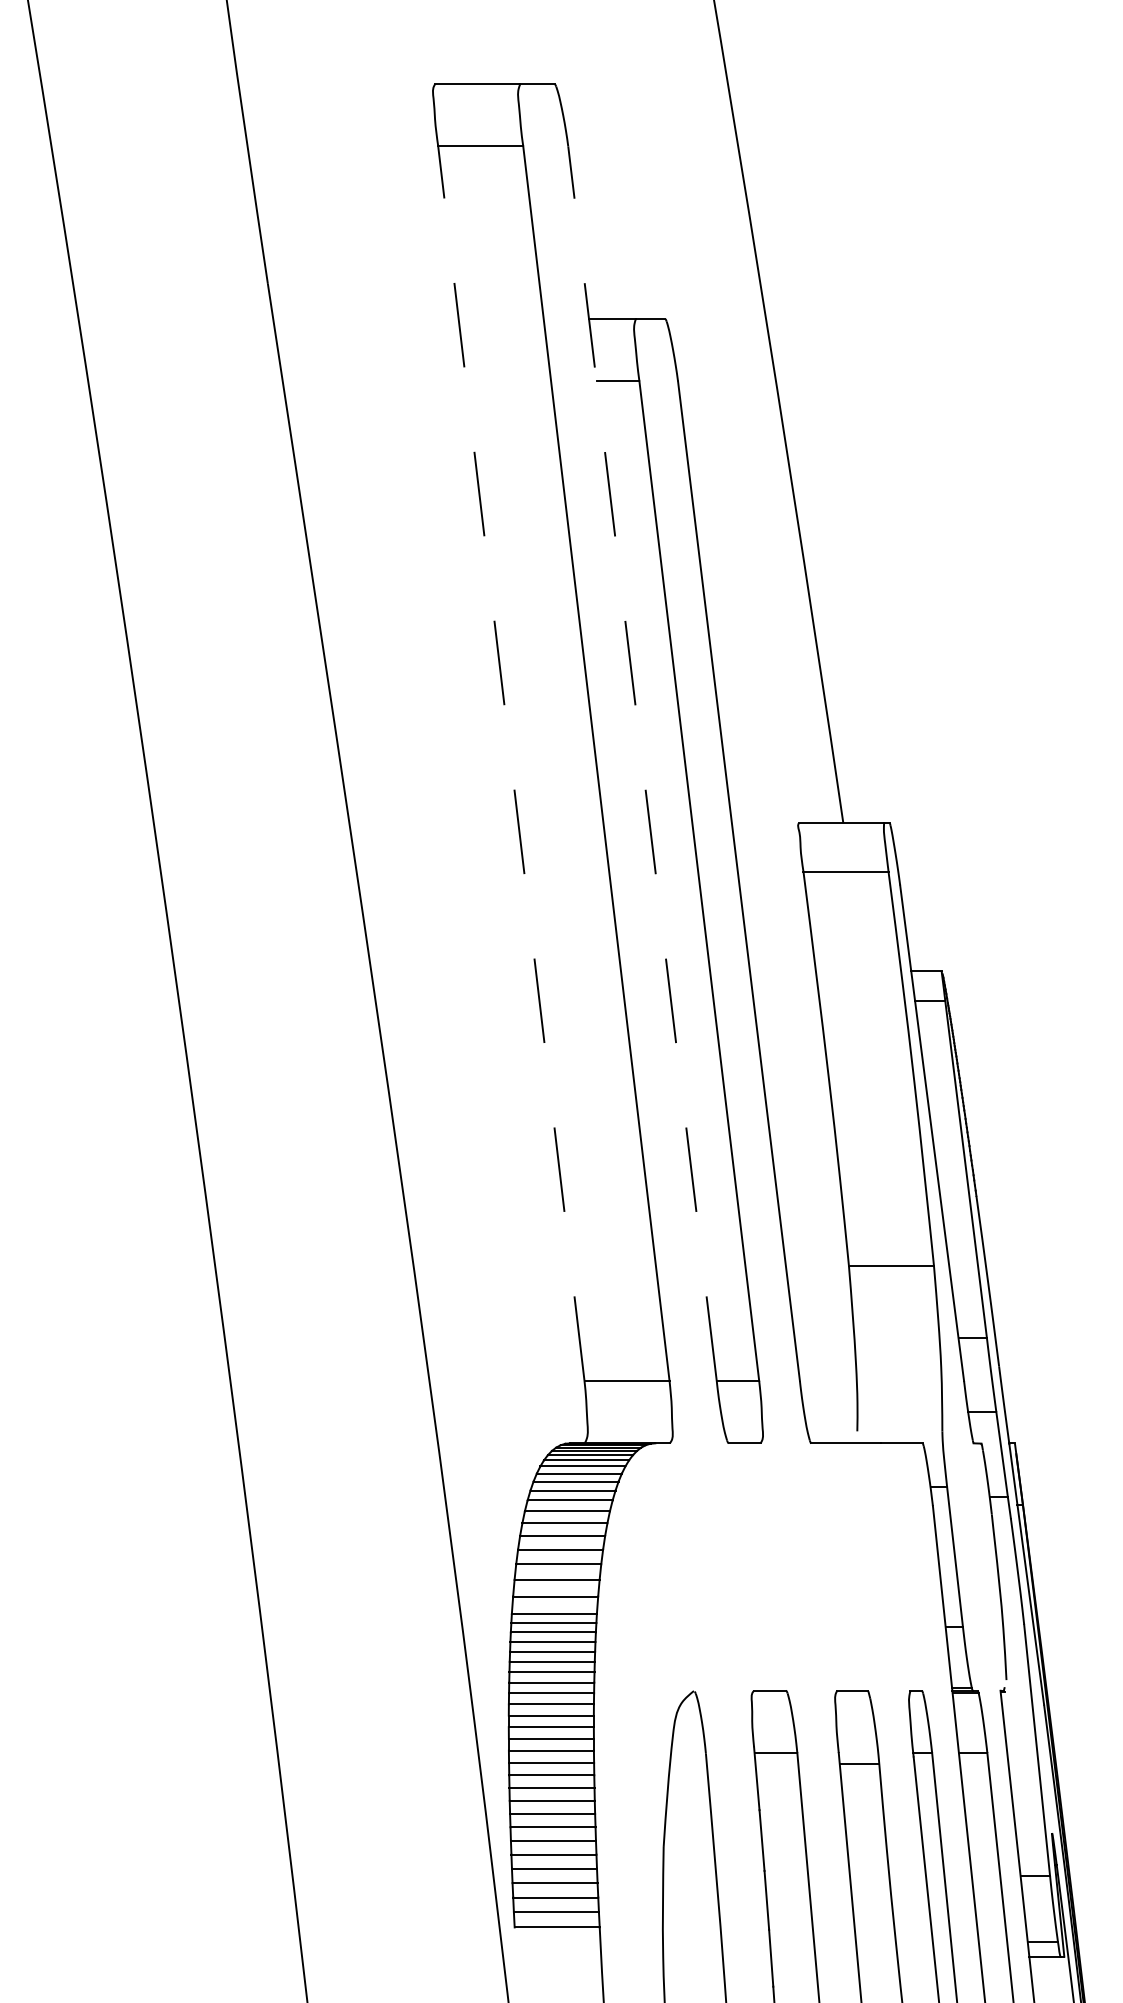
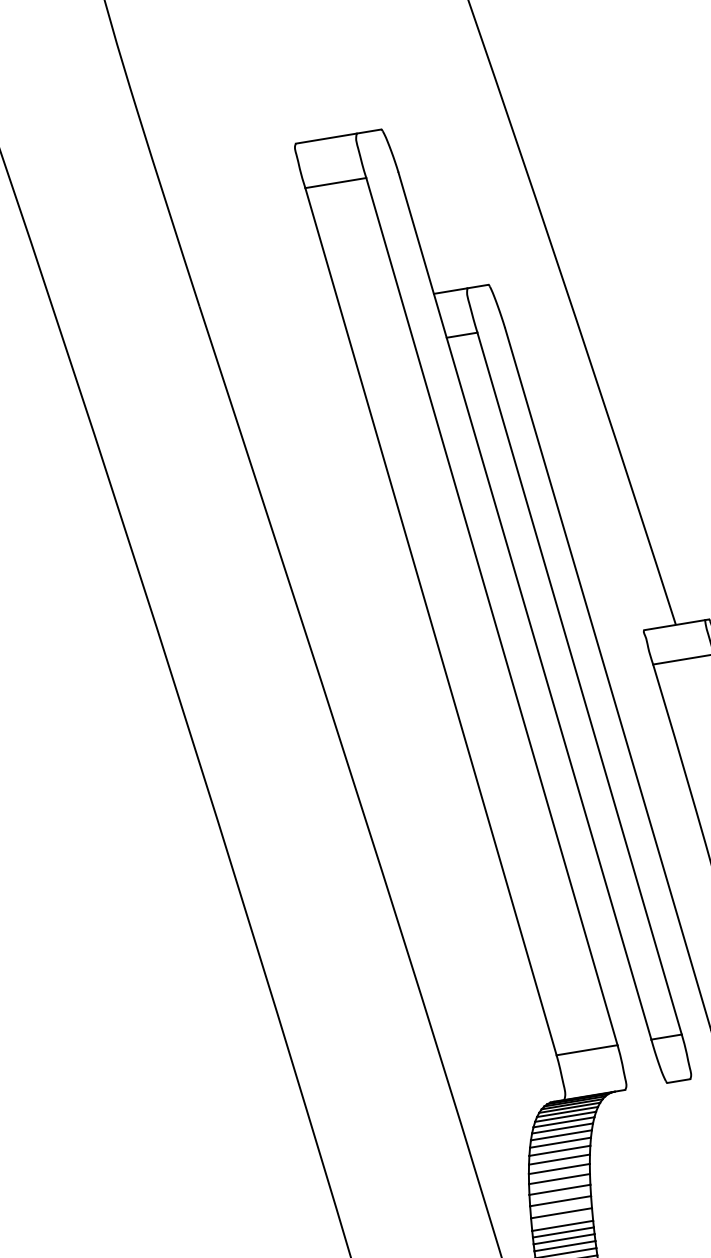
line: (511, 763) -> (431, 621), dashed -> solid
line: (642, 763) -> (524, 606), dashed -> solid

